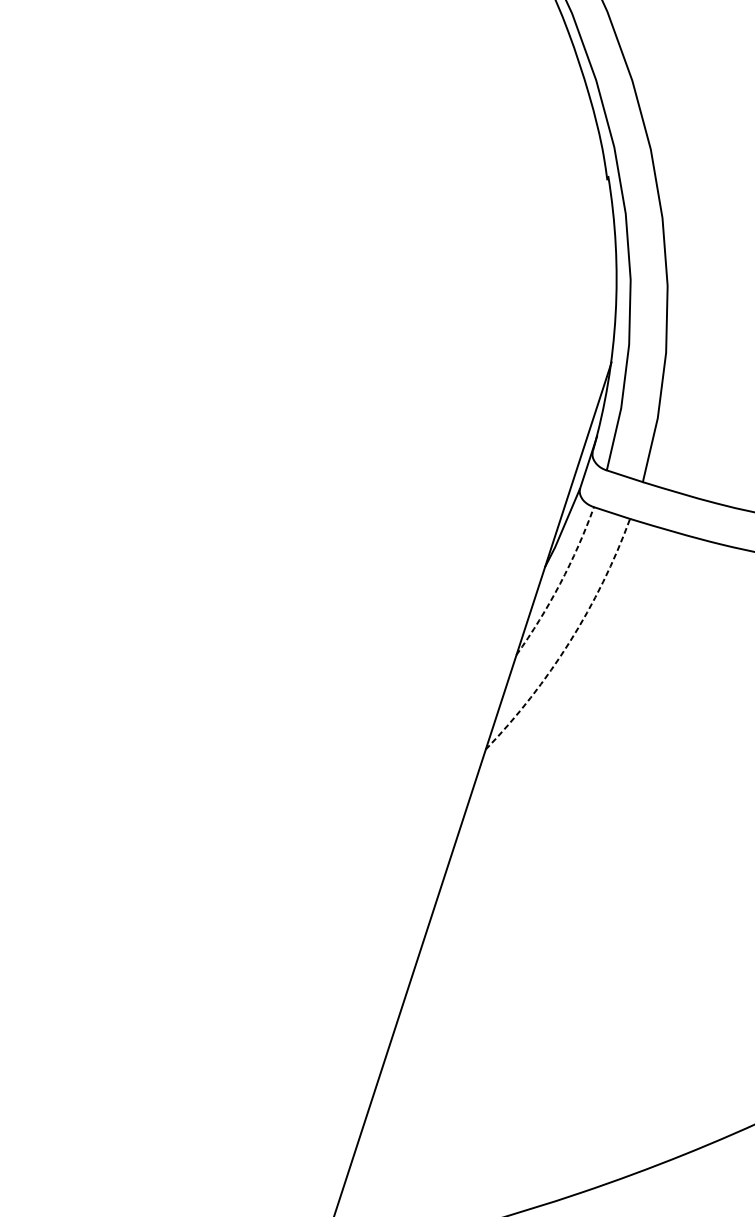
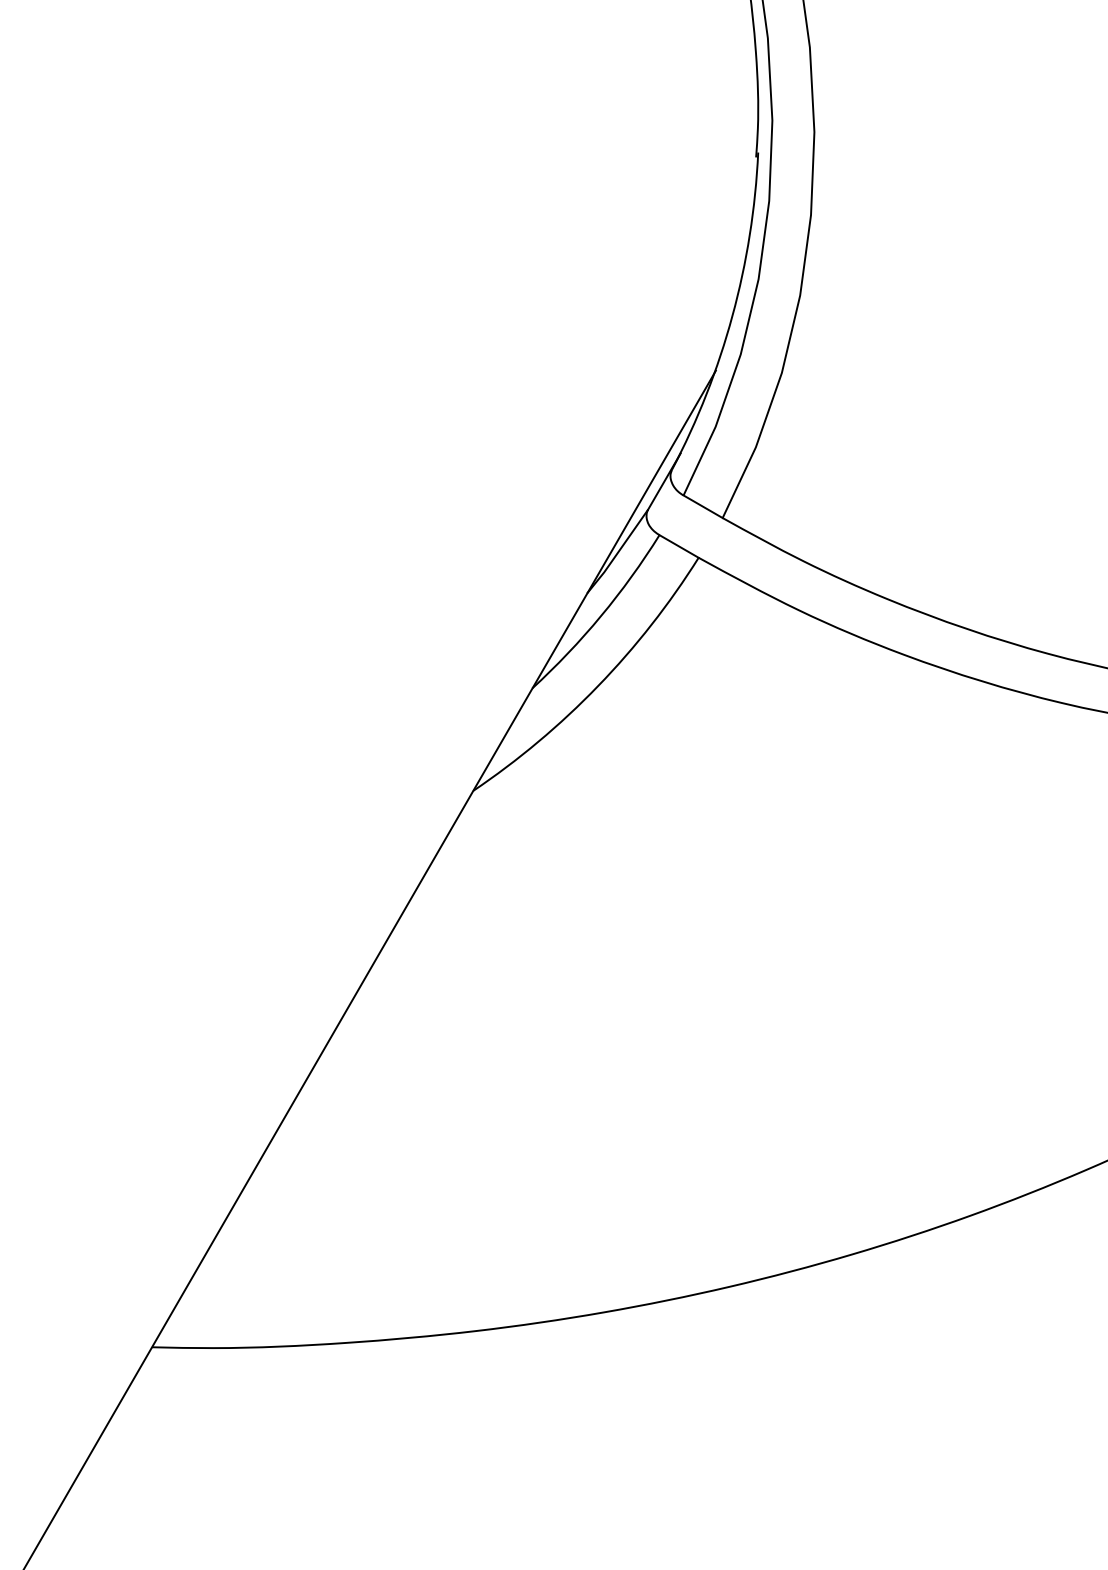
arc: (560, 584) -> (601, 616), dashed -> solid
arc: (570, 642) -> (598, 686), dashed -> solid

